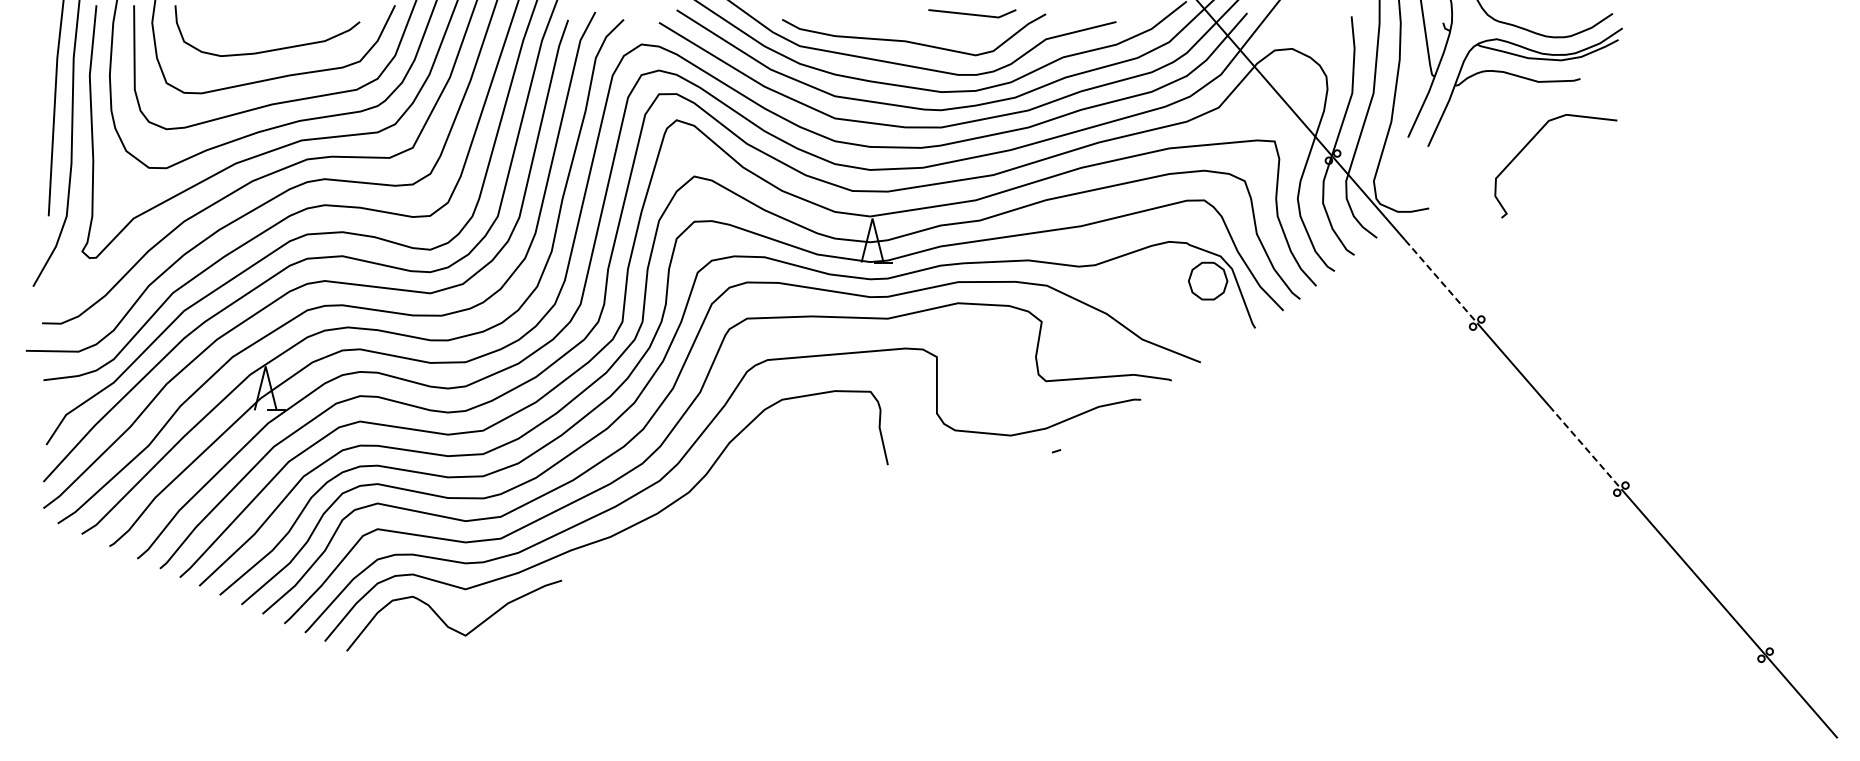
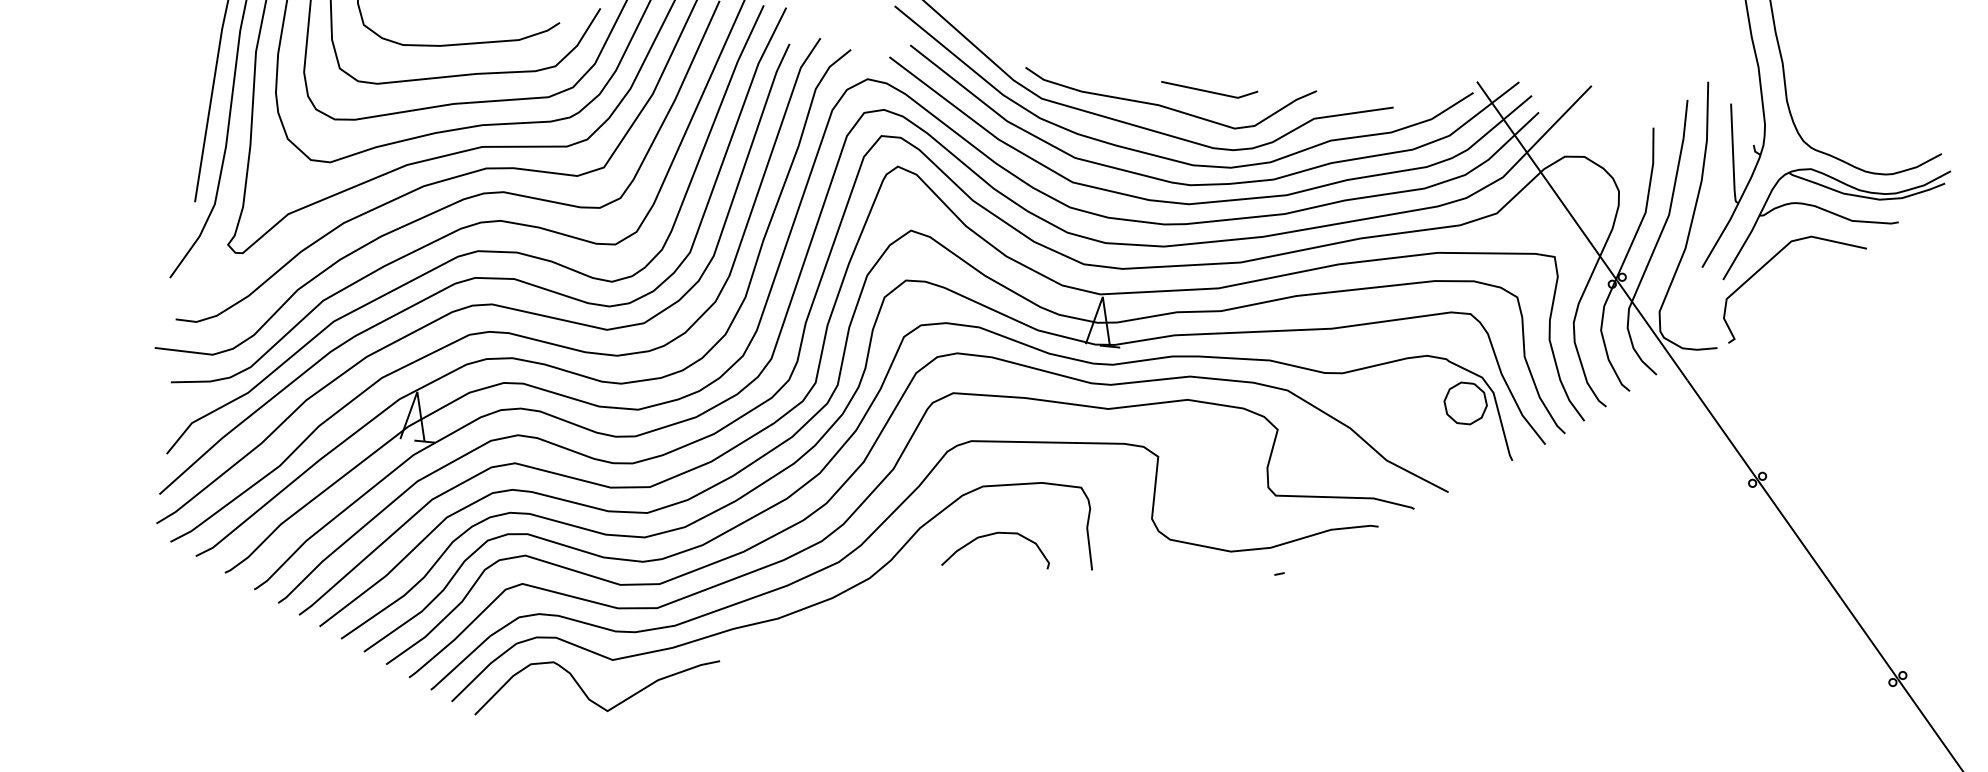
line: (972, 13) -> (1209, 90), moved
curve: (1531, 141) -> (1769, 262), moved
line: (1441, 281) -> (1722, 429), dashed -> solid
curve: (793, 443) -> (990, 536), added
line: (1585, 447) -> (1863, 629), dashed -> solid

